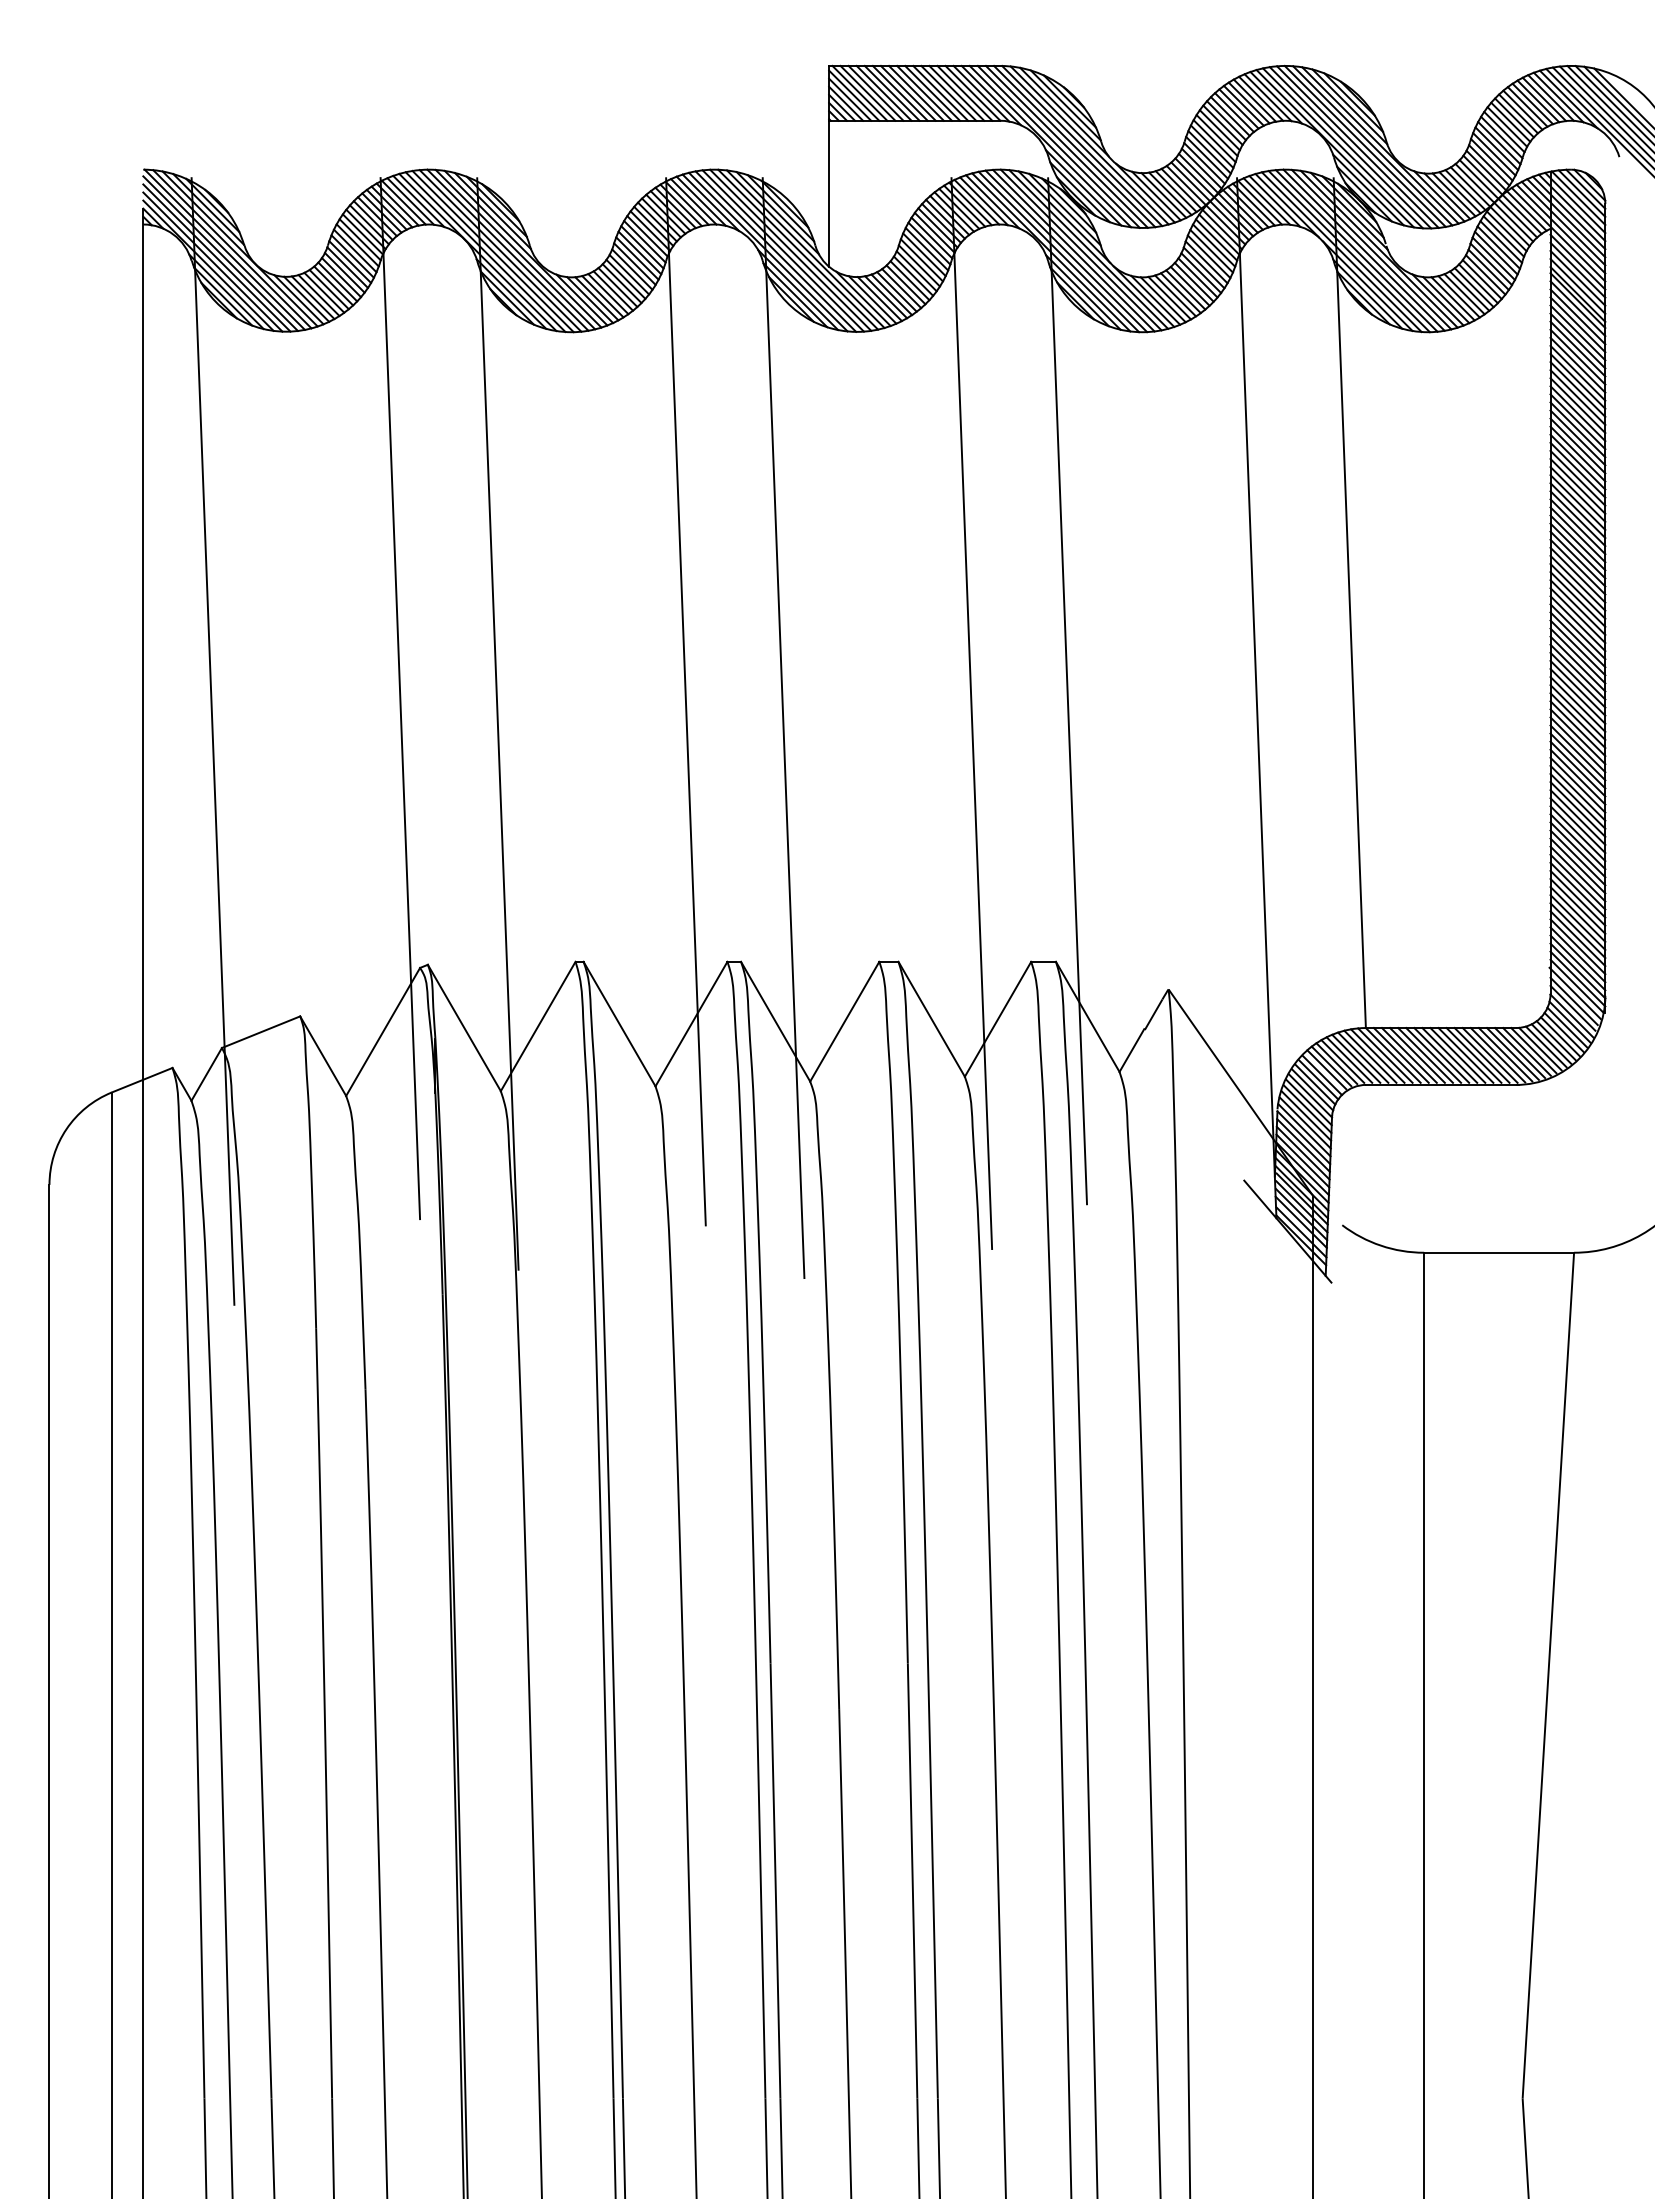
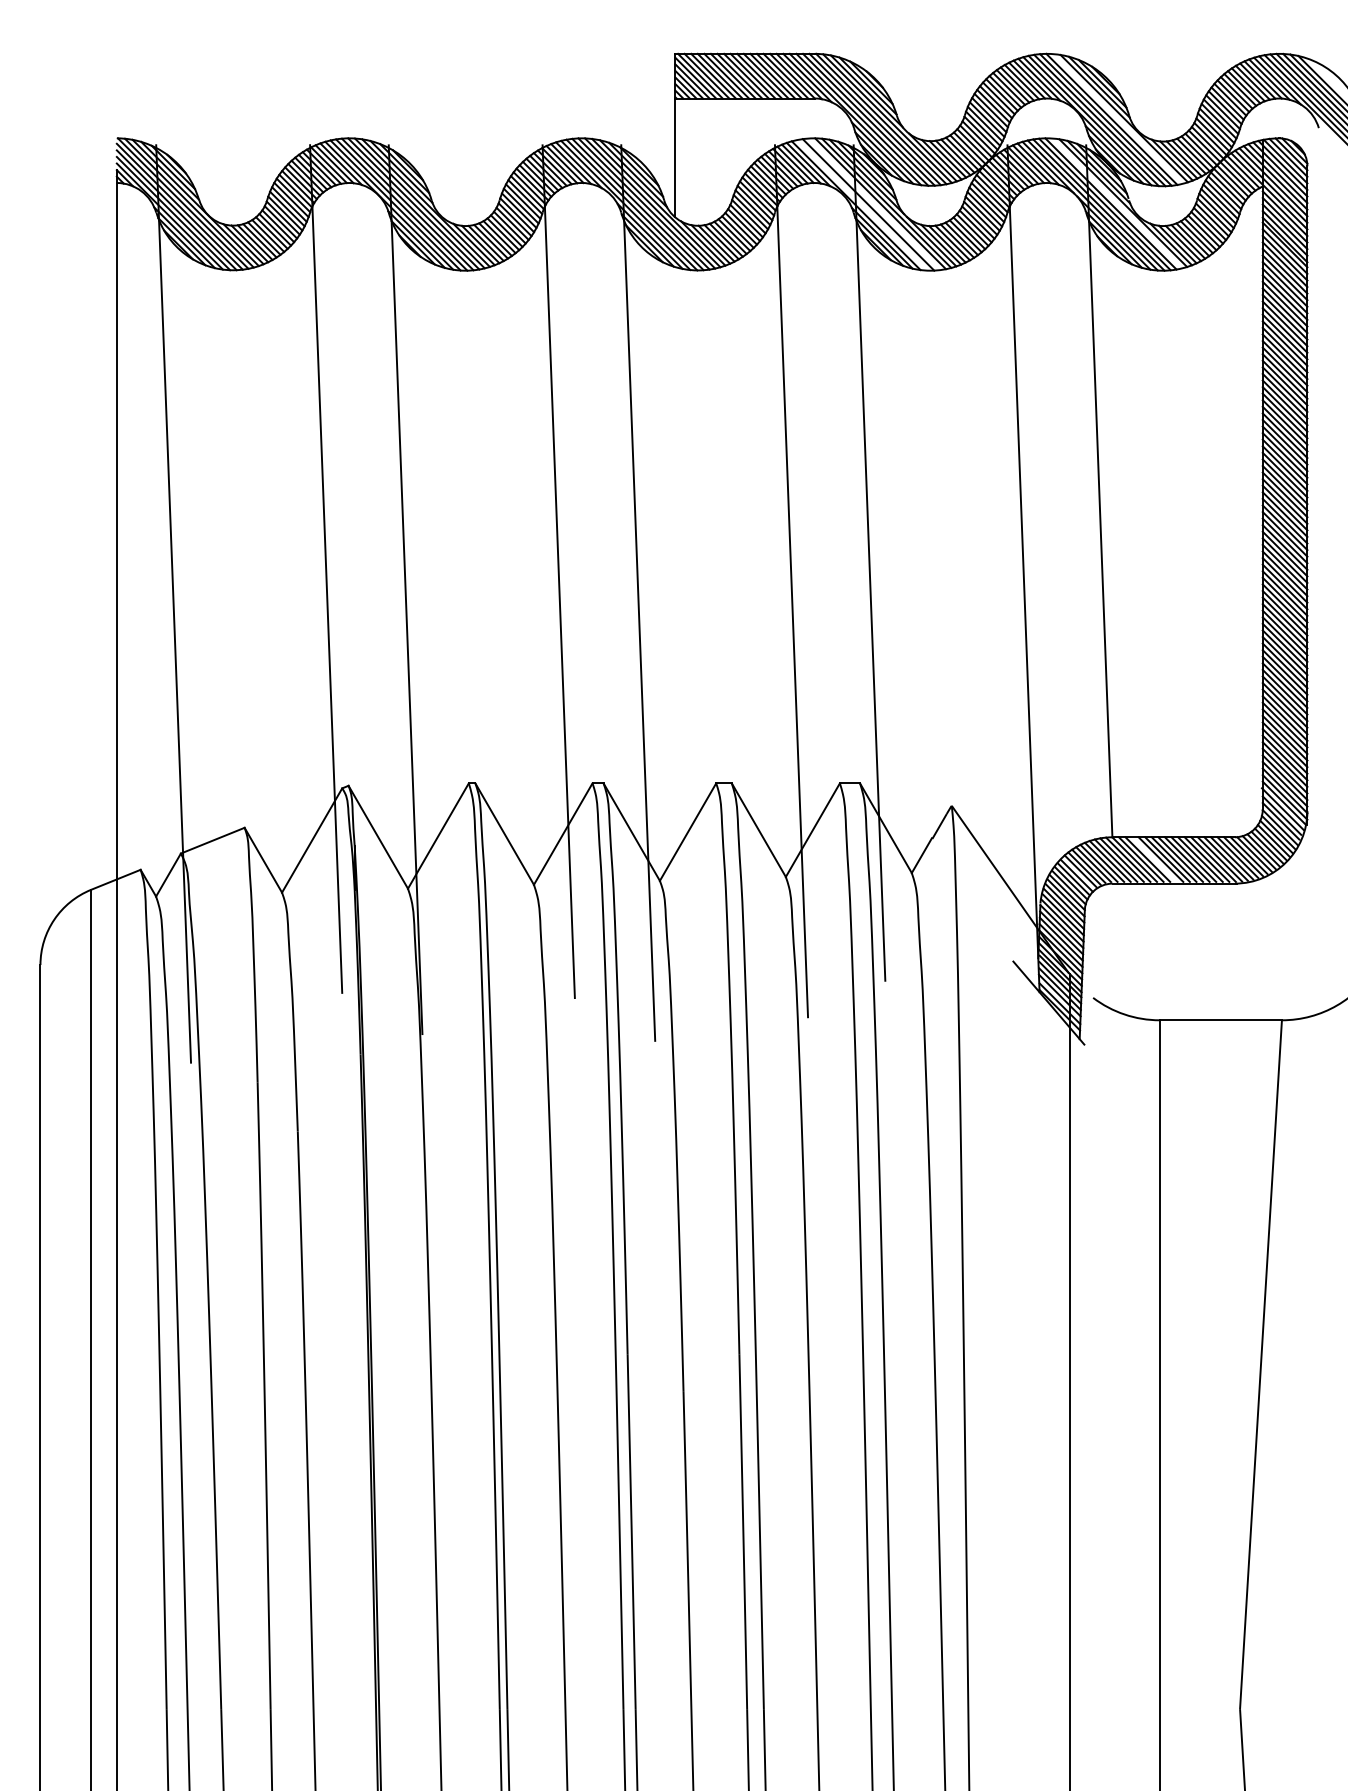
line: (1372, 145) -> (1117, 118), removed
line: (1371, 249) -> (1116, 203), removed
line: (1073, 250) -> (874, 204), removed
line: (1058, 251) -> (862, 204), removed
line: (1417, 1055) -> (1154, 859), removed

